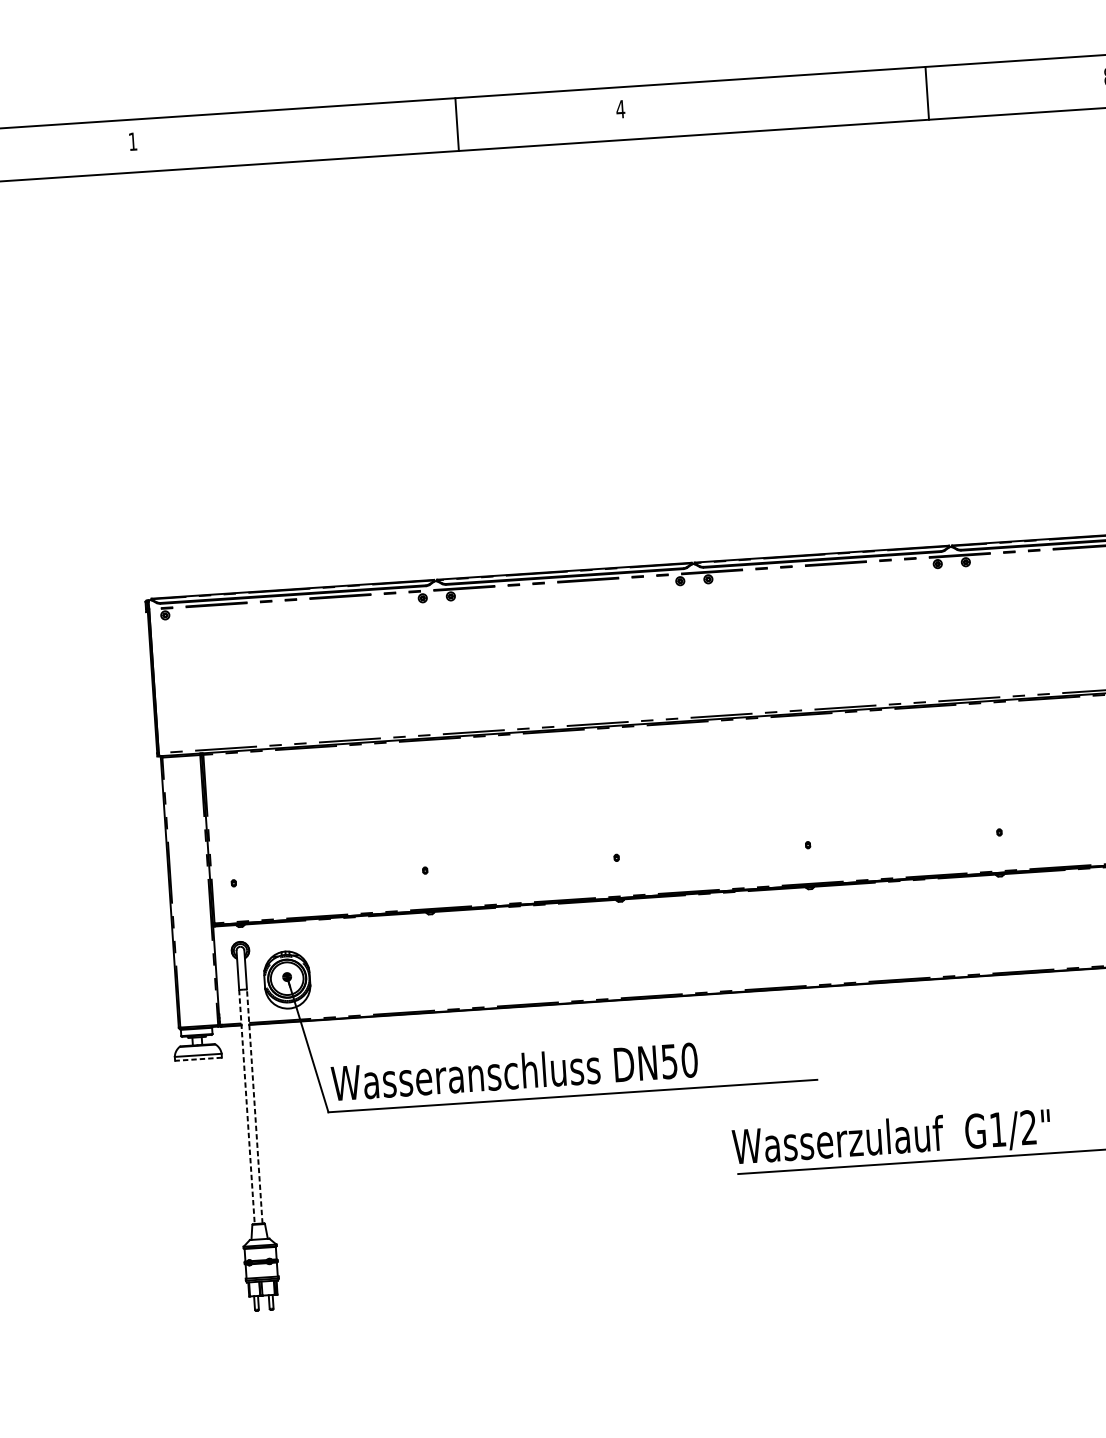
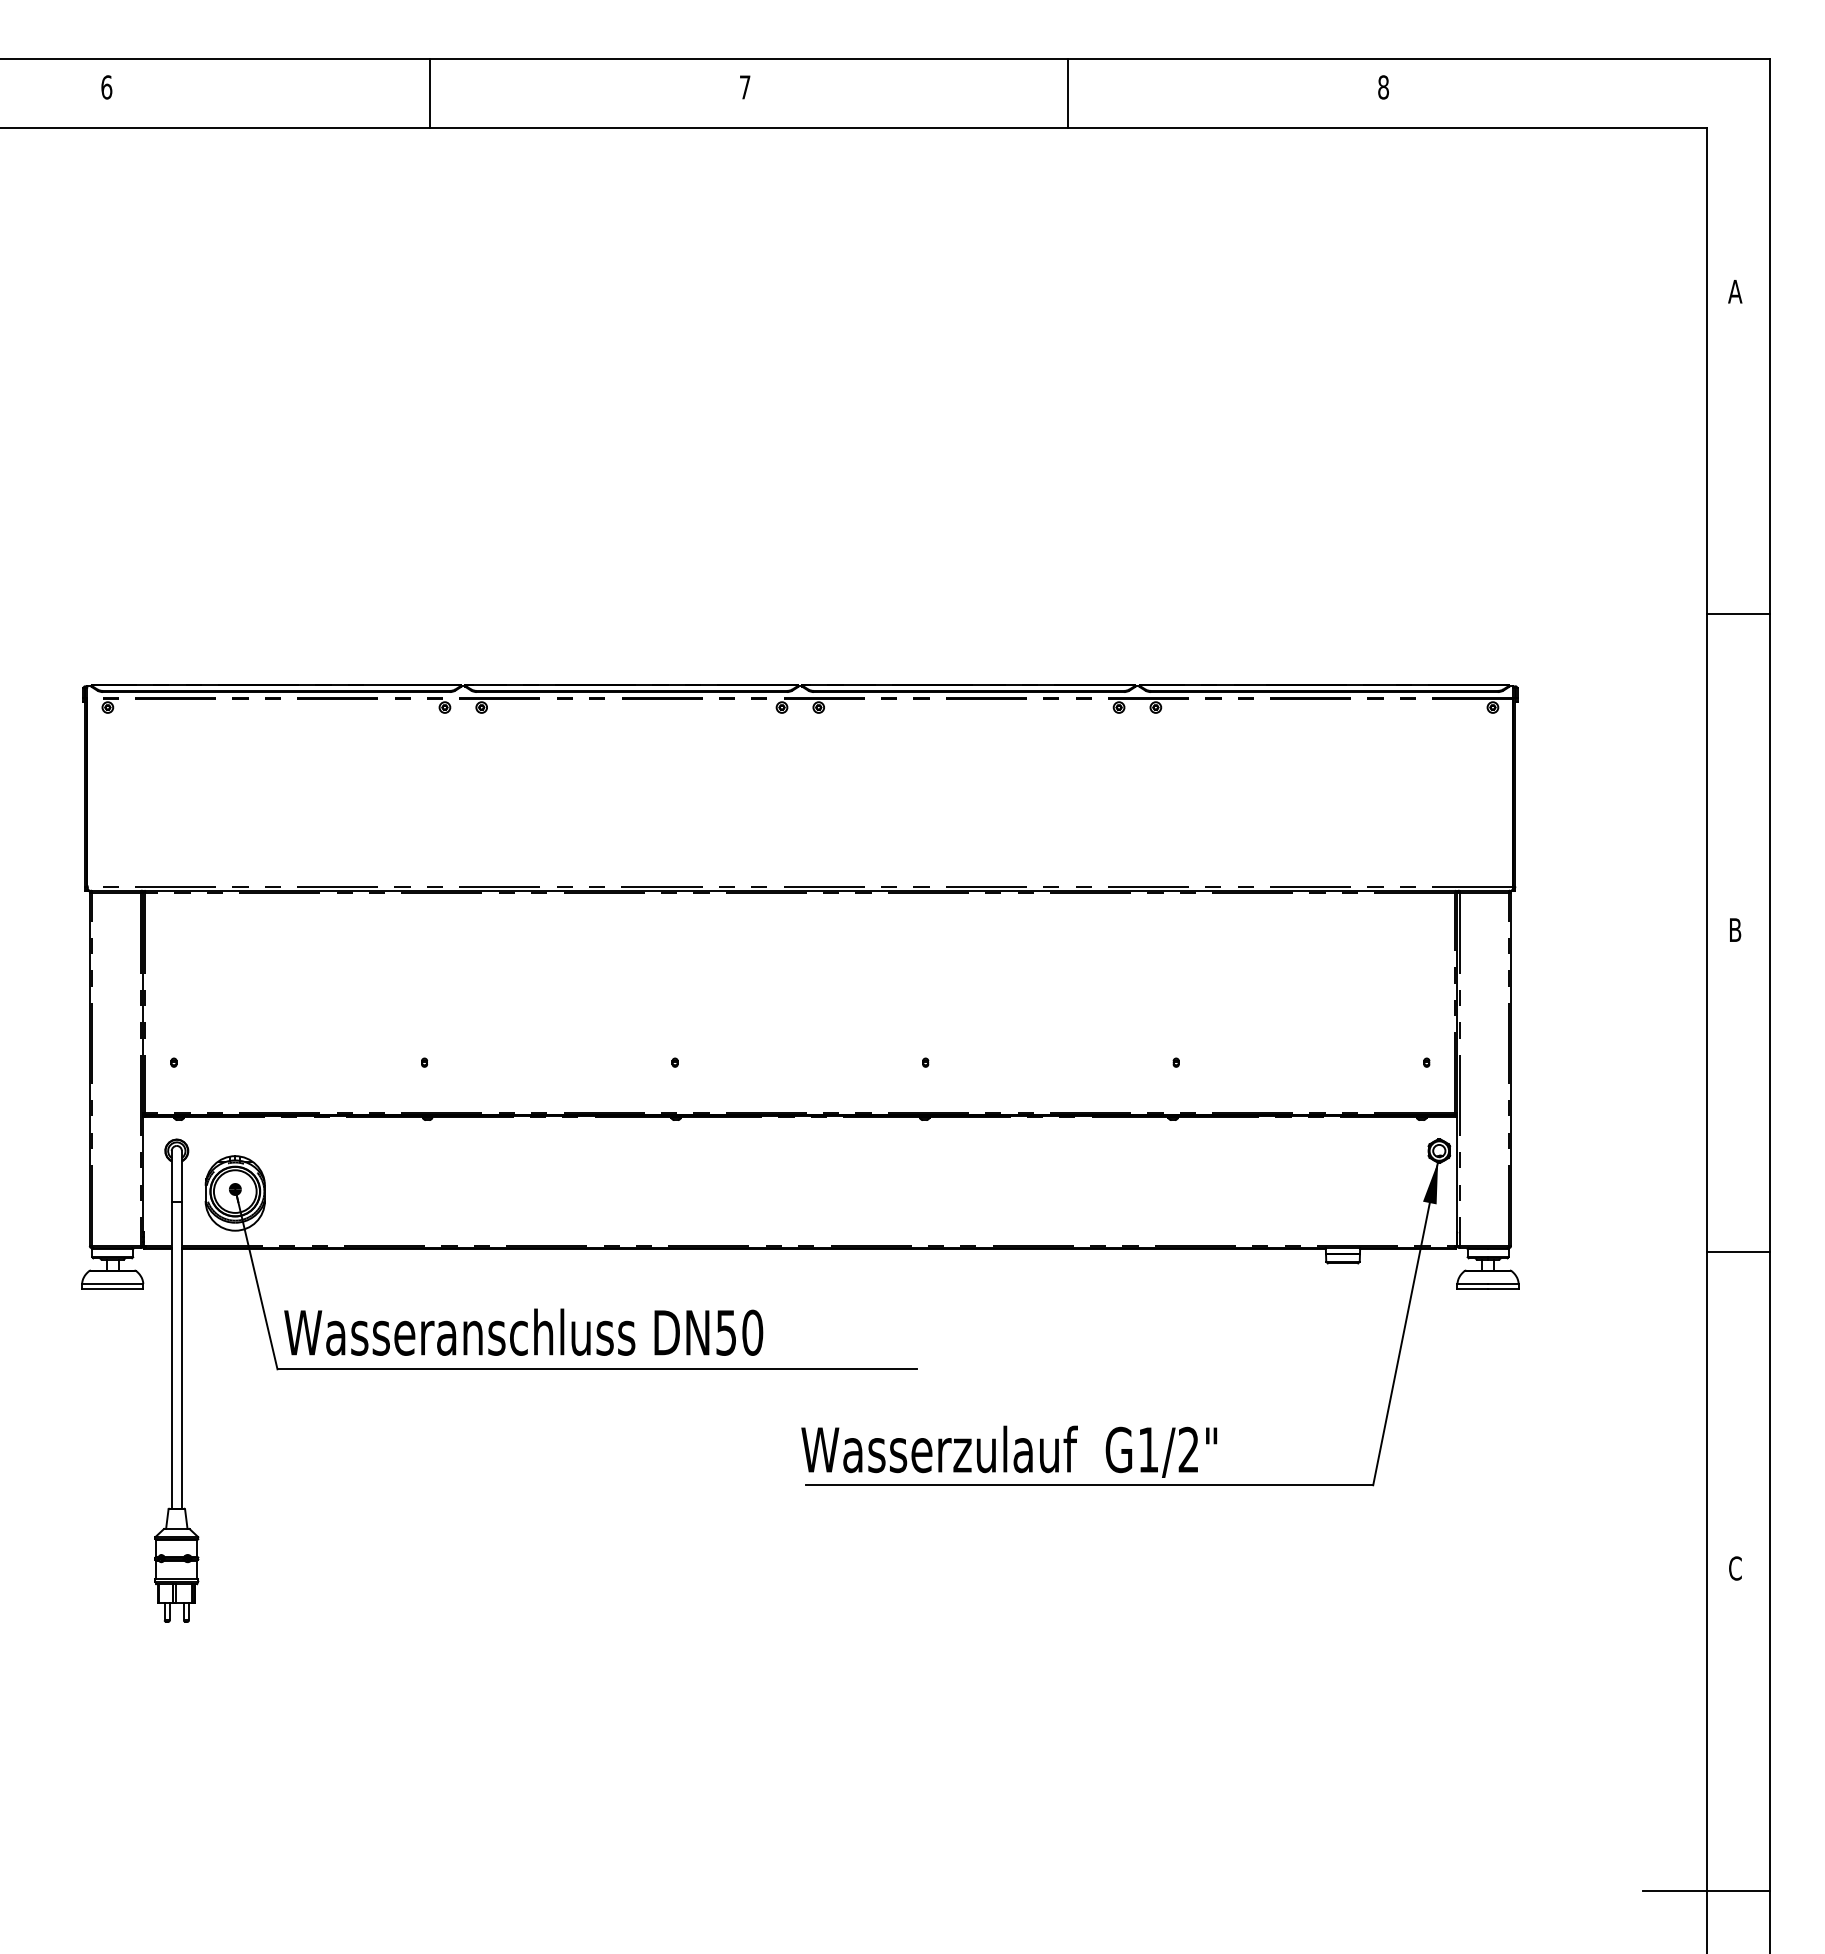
line: (927, 92) -> (1068, 92), moved
text: (620, 109) -> (744, 87), 4 -> 7
line: (456, 124) -> (429, 92), moved
text: (132, 141) -> (106, 87), 1 -> 6
line: (198, 1058) -> (112, 1288), dashed -> solid
line: (254, 1105) -> (181, 1354), dashed -> solid
line: (246, 1107) -> (171, 1355), dashed -> solid

